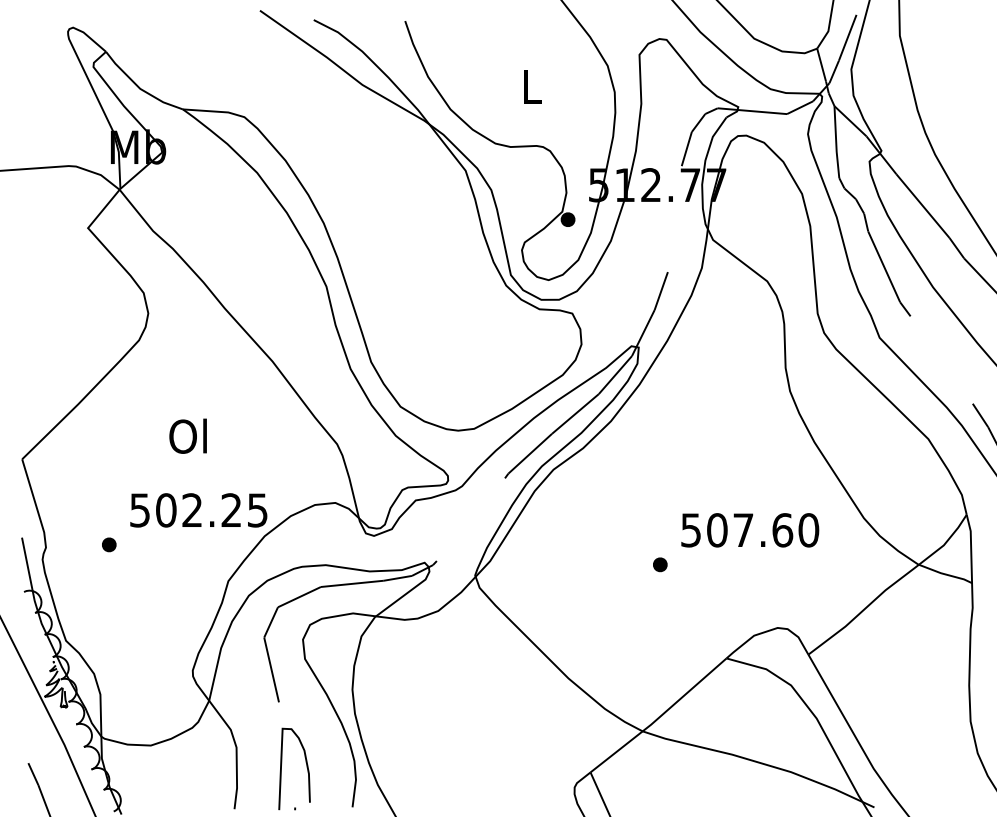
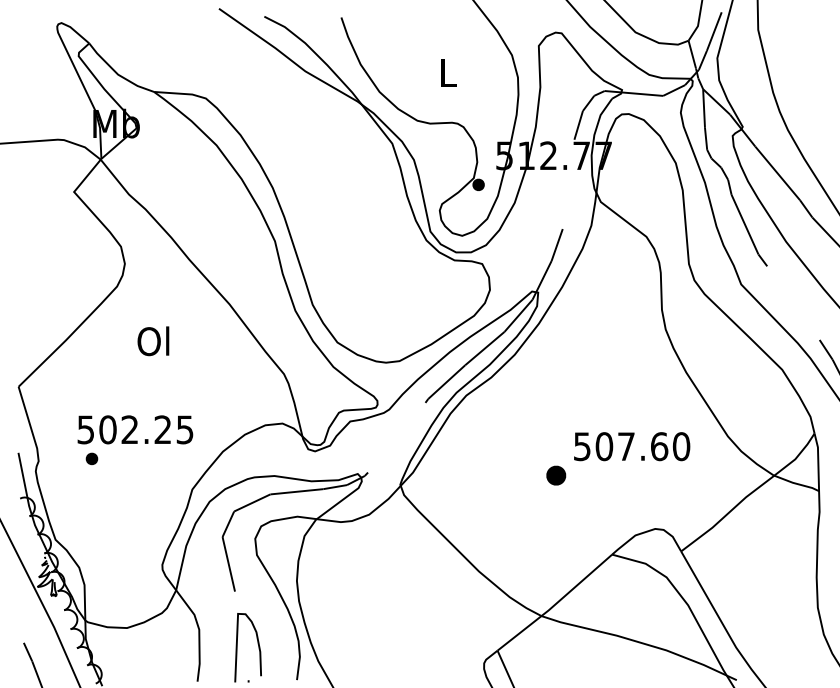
text: (187, 435) -> (152, 340), moved
text: (198, 510) -> (135, 429), moved
part: (660, 564) -> (556, 475), size x1.6

